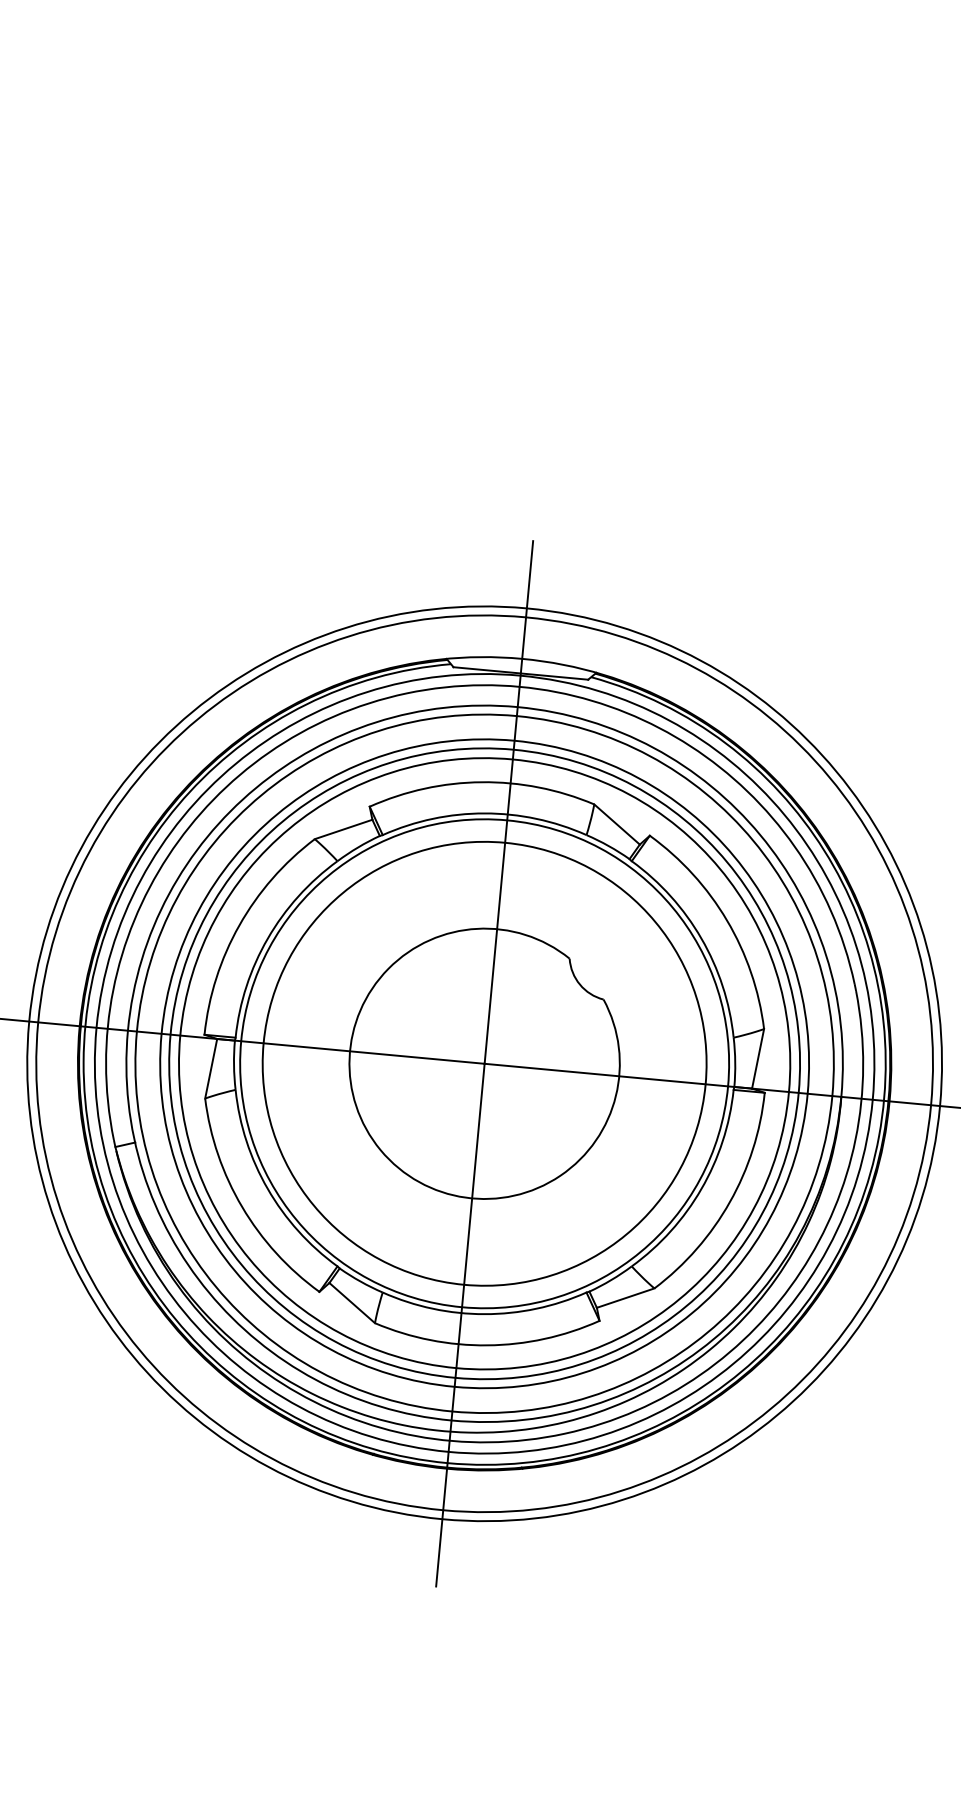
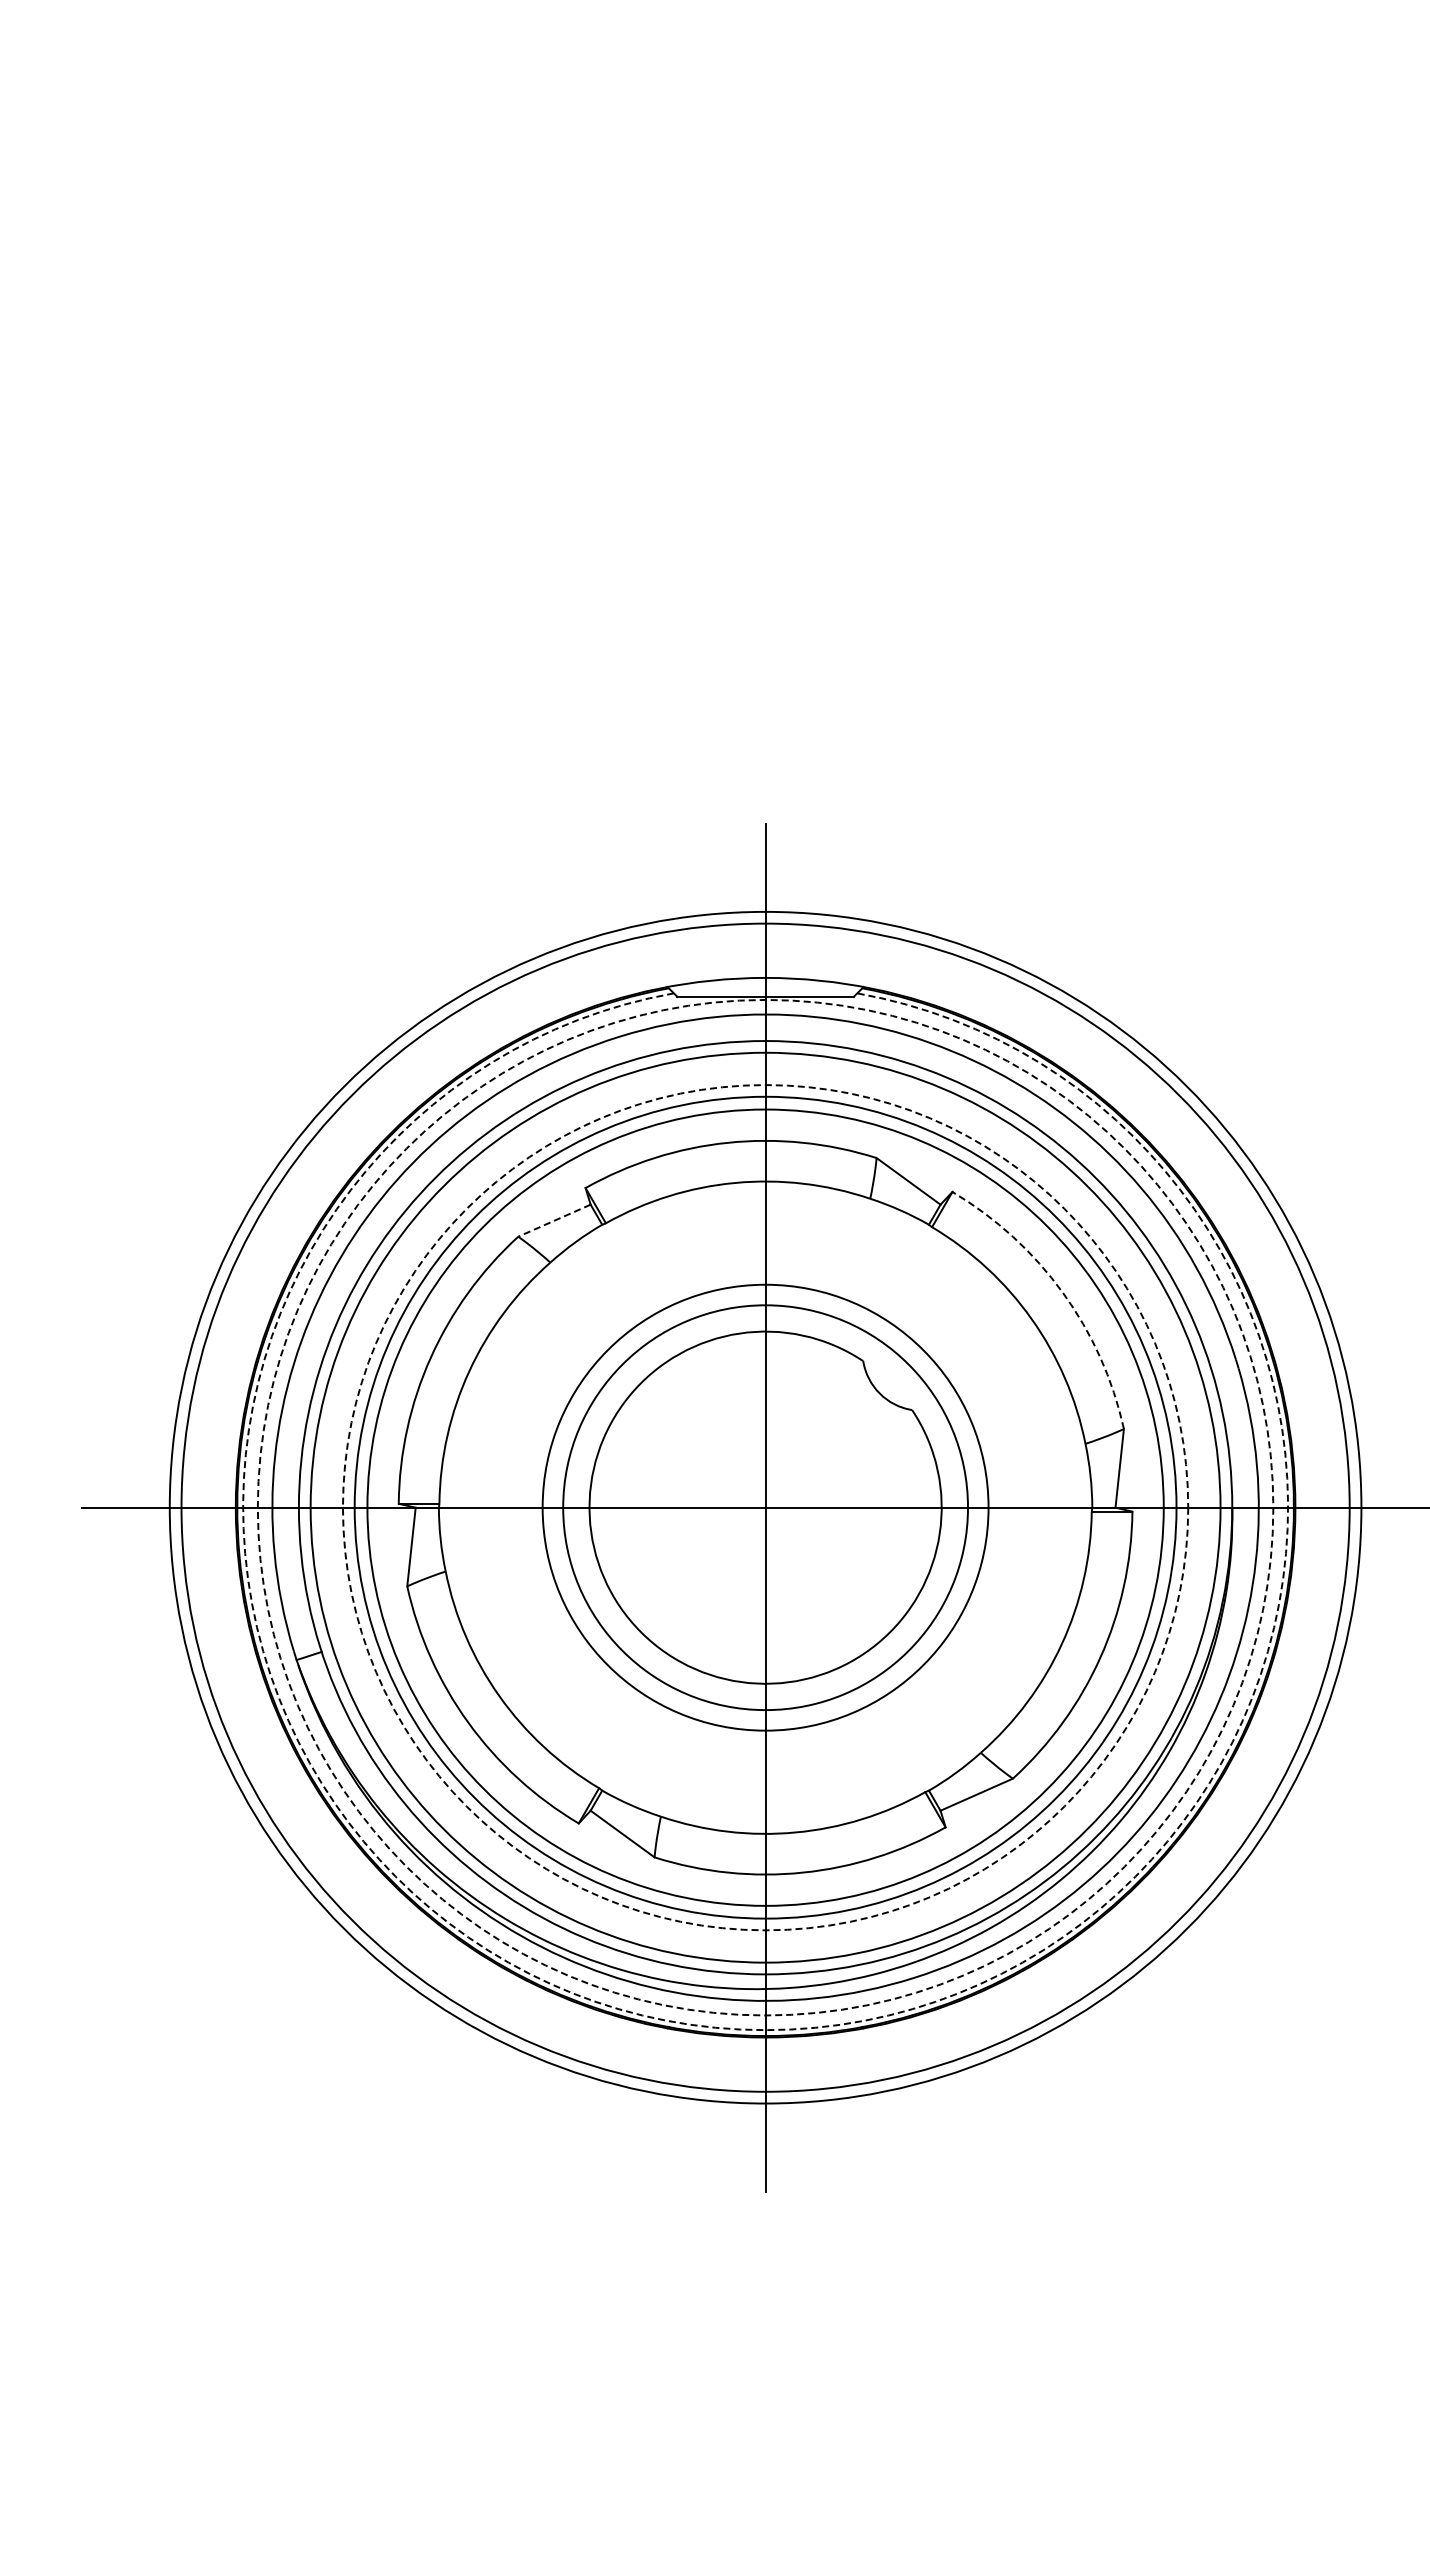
line: (343, 829) -> (554, 1220), solid -> dashed
arc: (726, 920) -> (1062, 1292), solid -> dashed
circle: (484, 1063) -> (765, 1507), size x0.7
circle: (484, 1063) -> (765, 1507), size x0.7
circle: (484, 1063) -> (765, 1507), solid -> dashed
circle: (484, 1063) -> (765, 1507), solid -> dashed
arc: (447, 1463) -> (765, 2030), solid -> dashed

